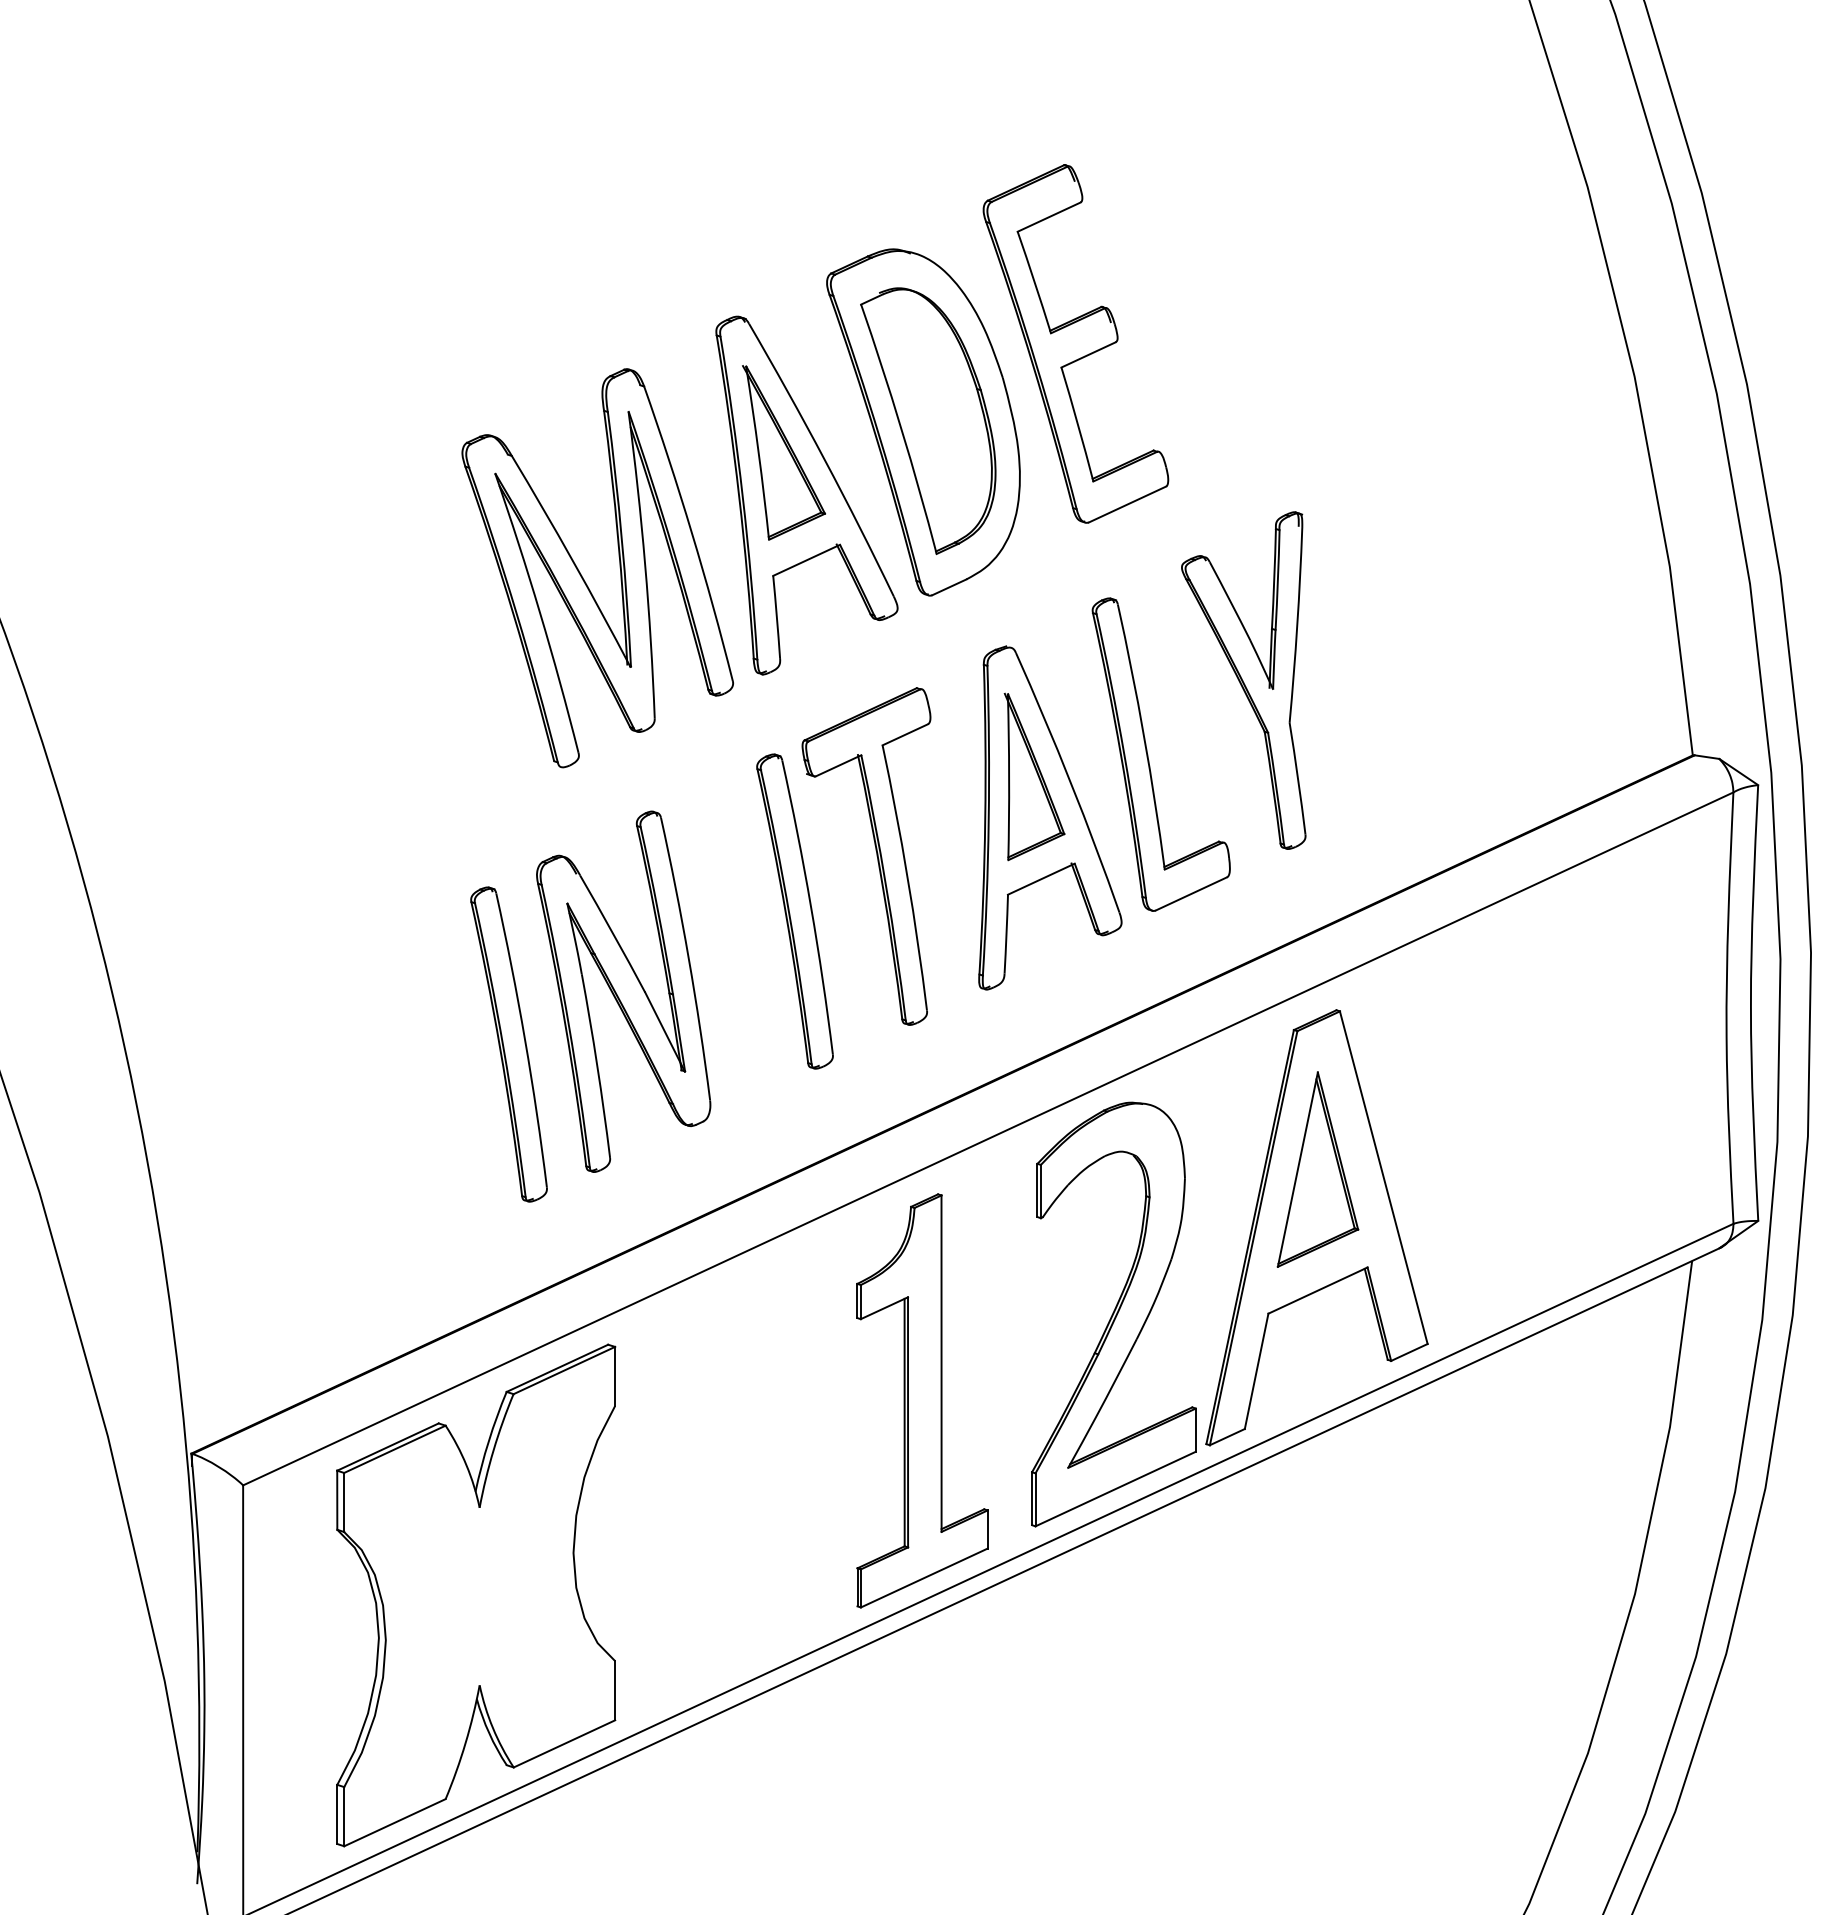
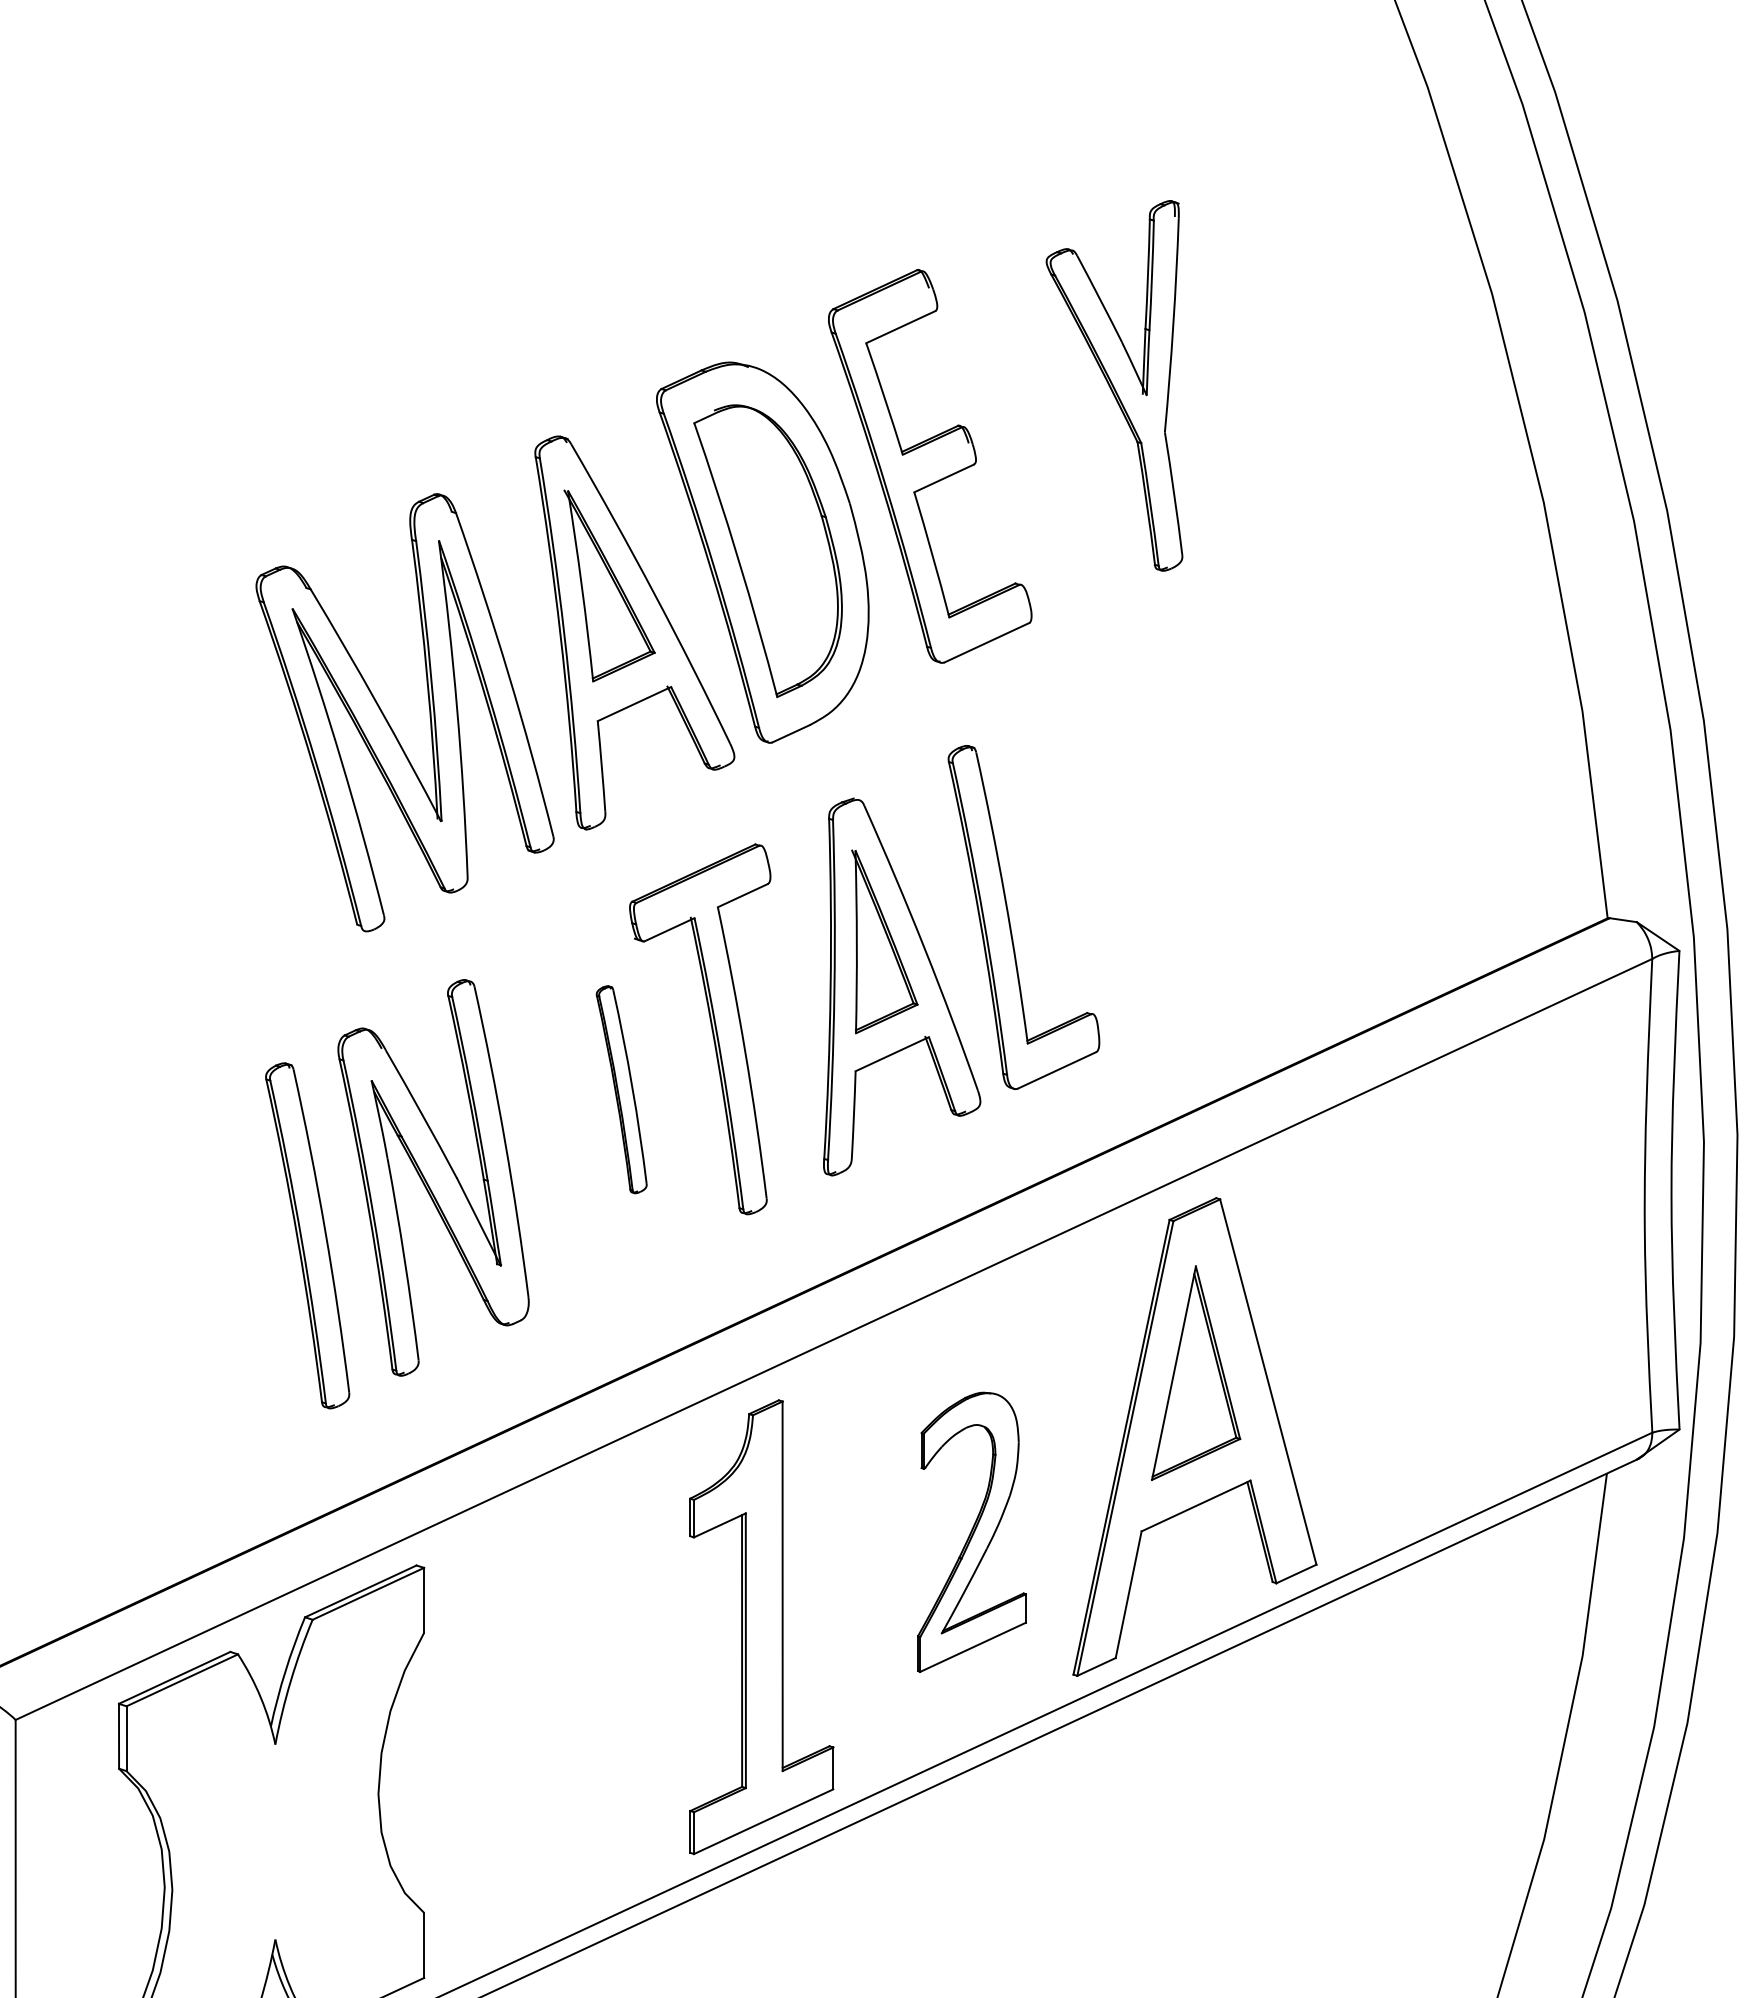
part: (1243, 680) -> (1114, 385), moved
part: (794, 911) -> (621, 1089), size x0.6
part: (1113, 1314) -> (971, 1532), size x0.6

